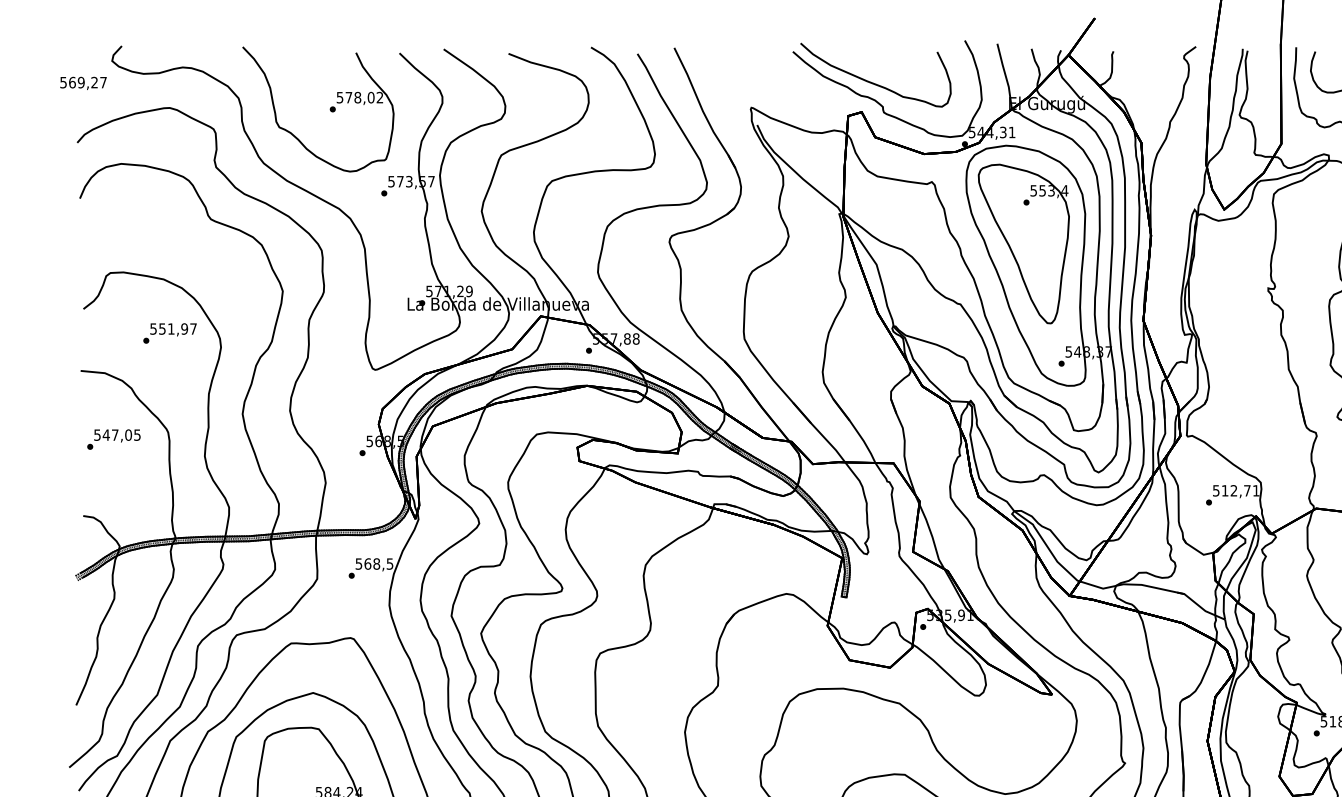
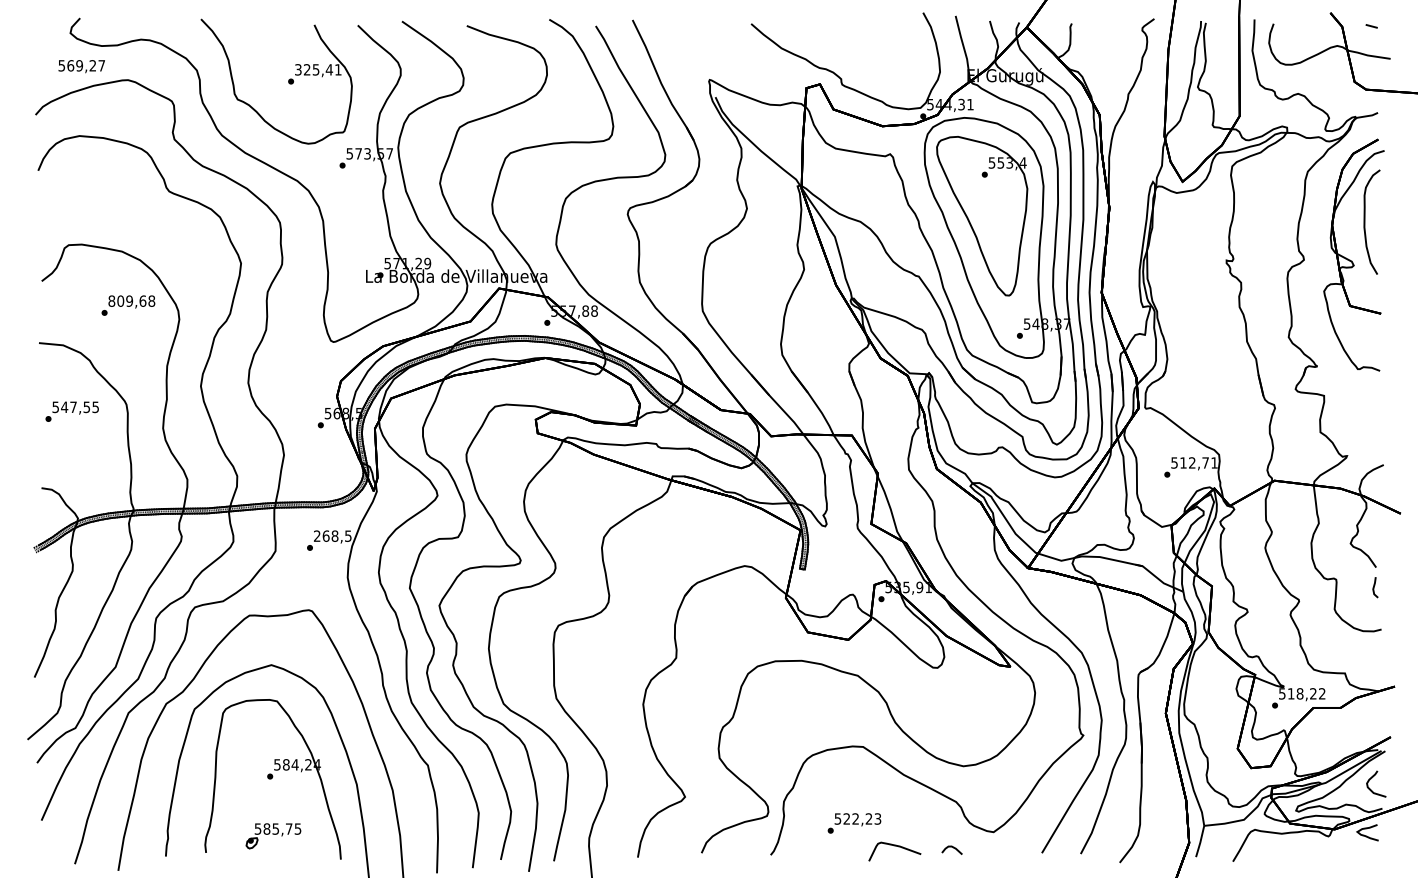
part: (873, 82) -> (831, 54), removed
text: (83, 83) -> (81, 66), moved
text: (360, 97) -> (318, 69), 578,02 -> 325,41
text: (173, 328) -> (131, 300), 551,97 -> 809,68
text: (128, 435) -> (86, 407), 547,05 -> 547,55
text: (359, 563) -> (317, 535), 568,5 -> 268,5

